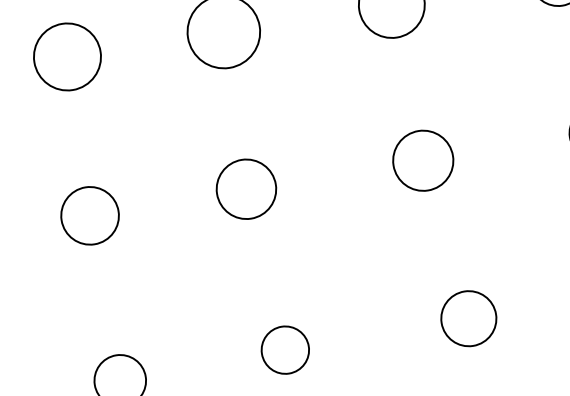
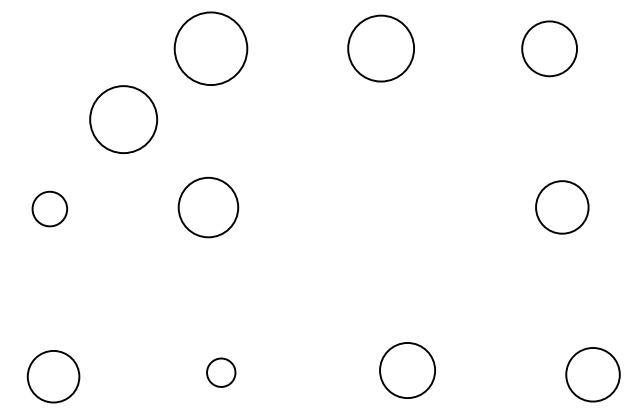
circle: (67, 56) -> (123, 119), moved
circle: (423, 160) -> (387, 207), removed
circle: (89, 215) -> (49, 208), size x0.6
circle: (284, 350) -> (220, 372), size x0.6

